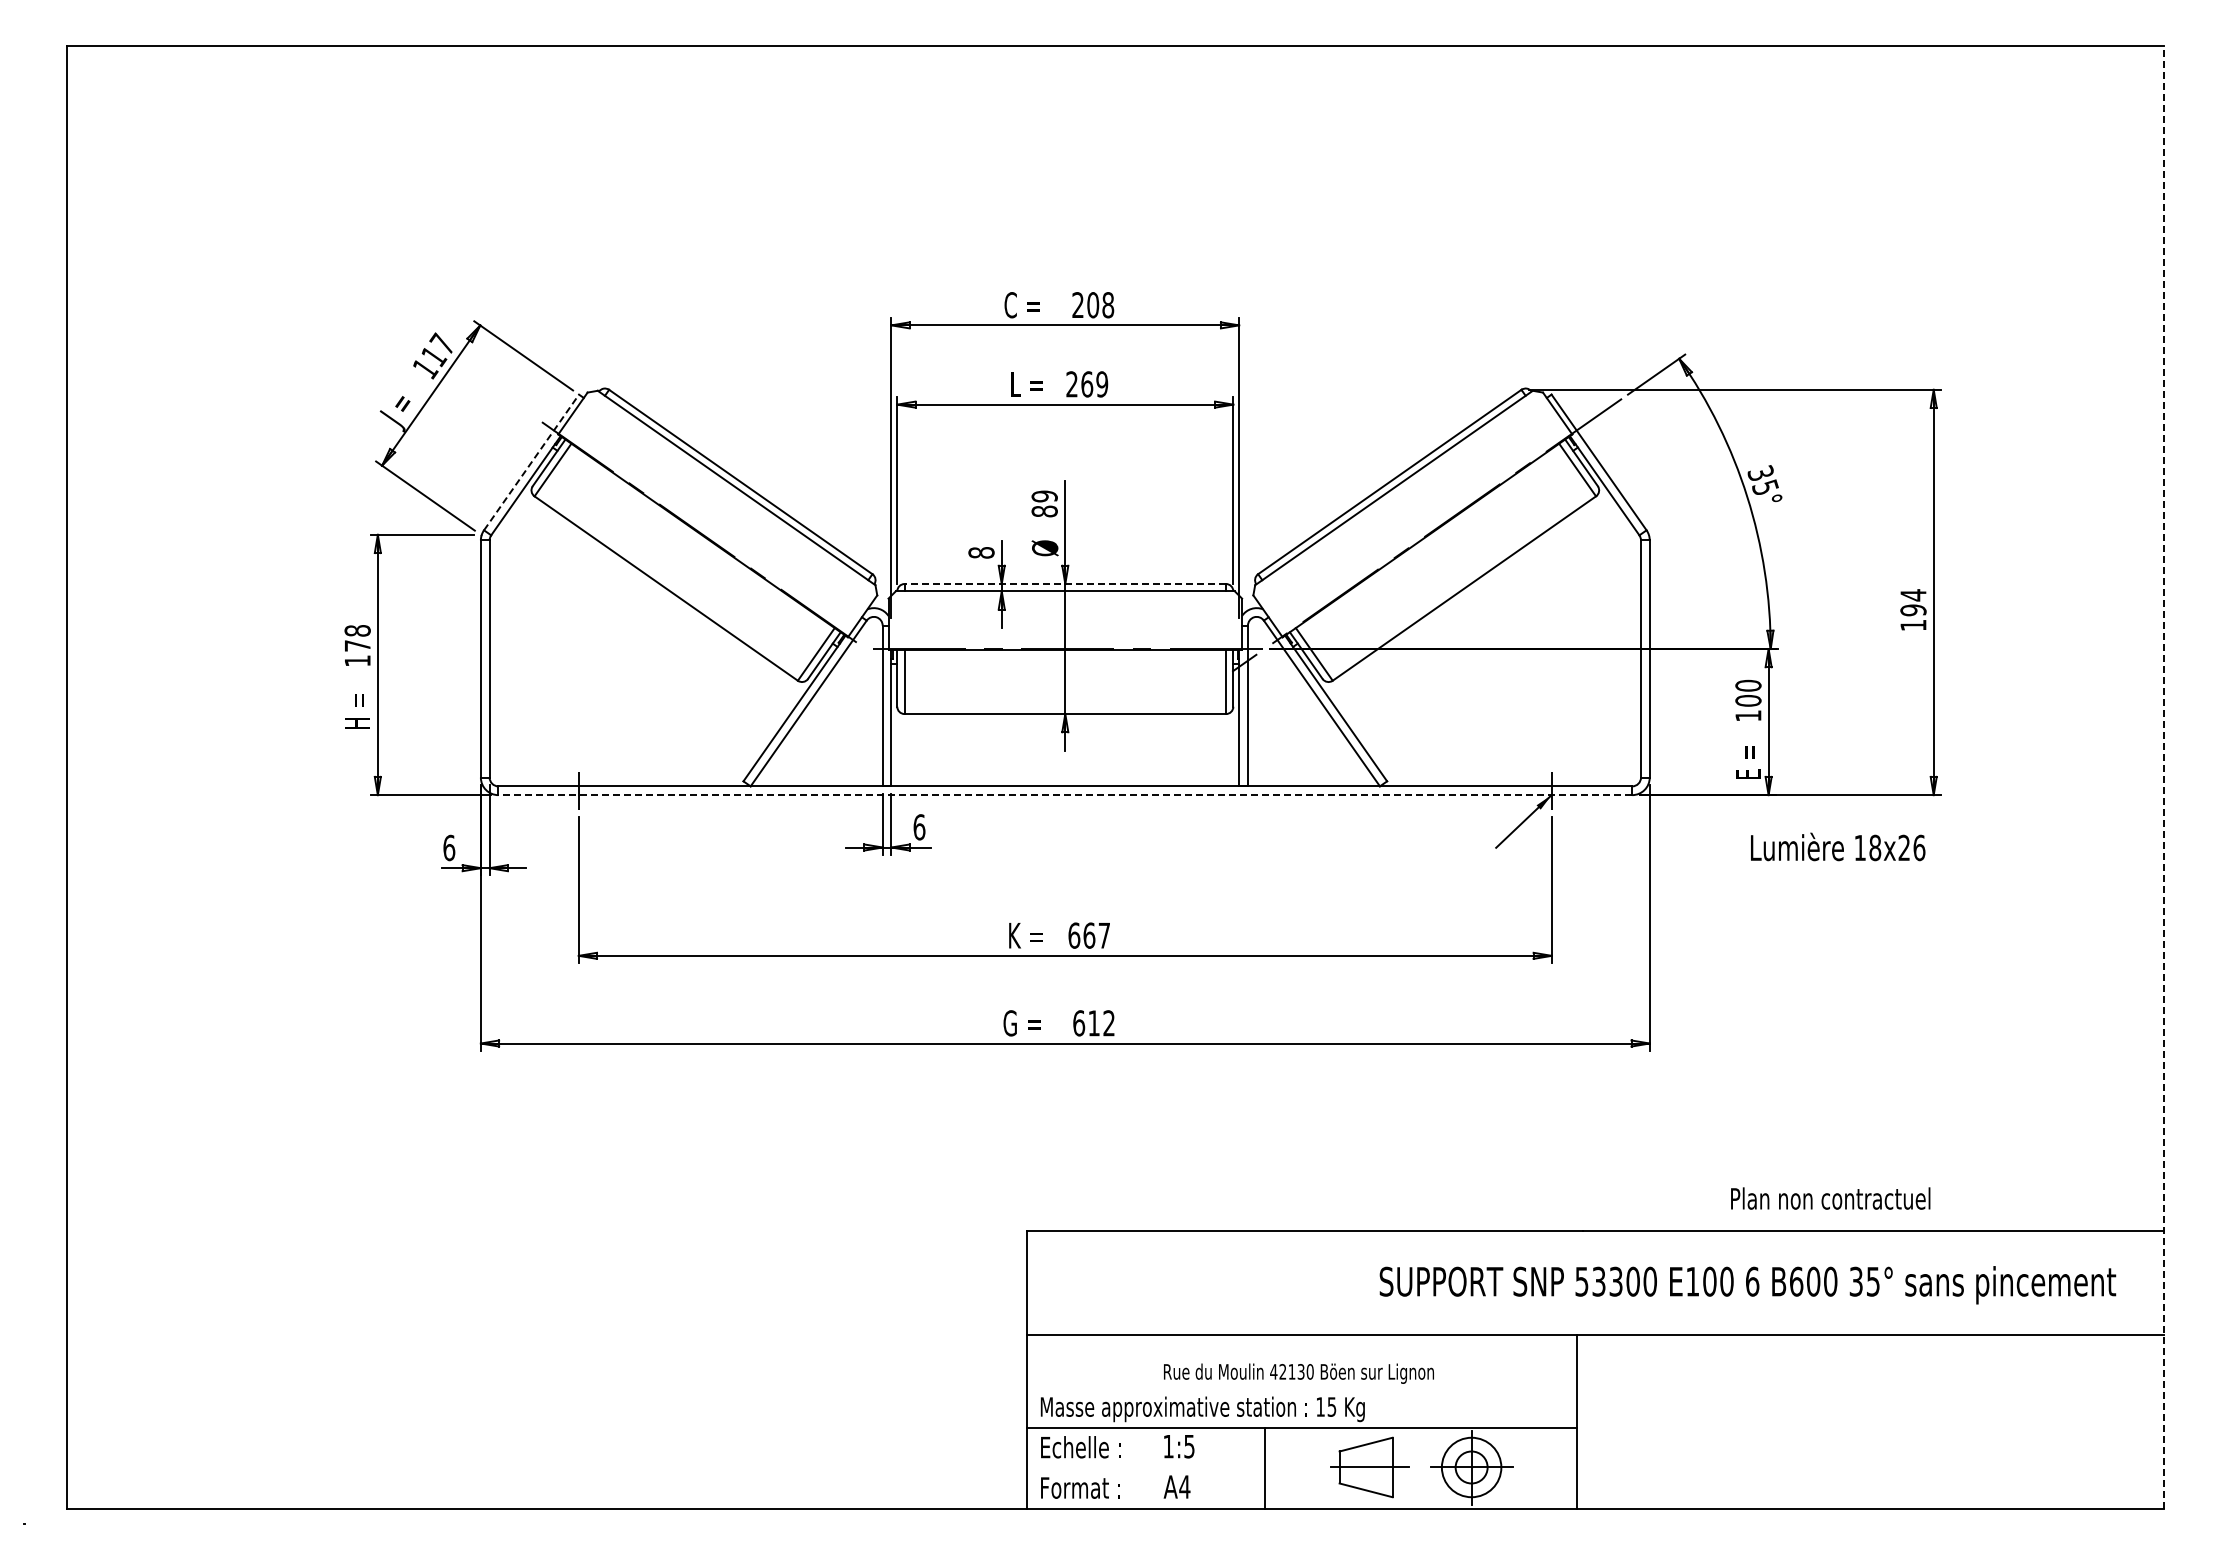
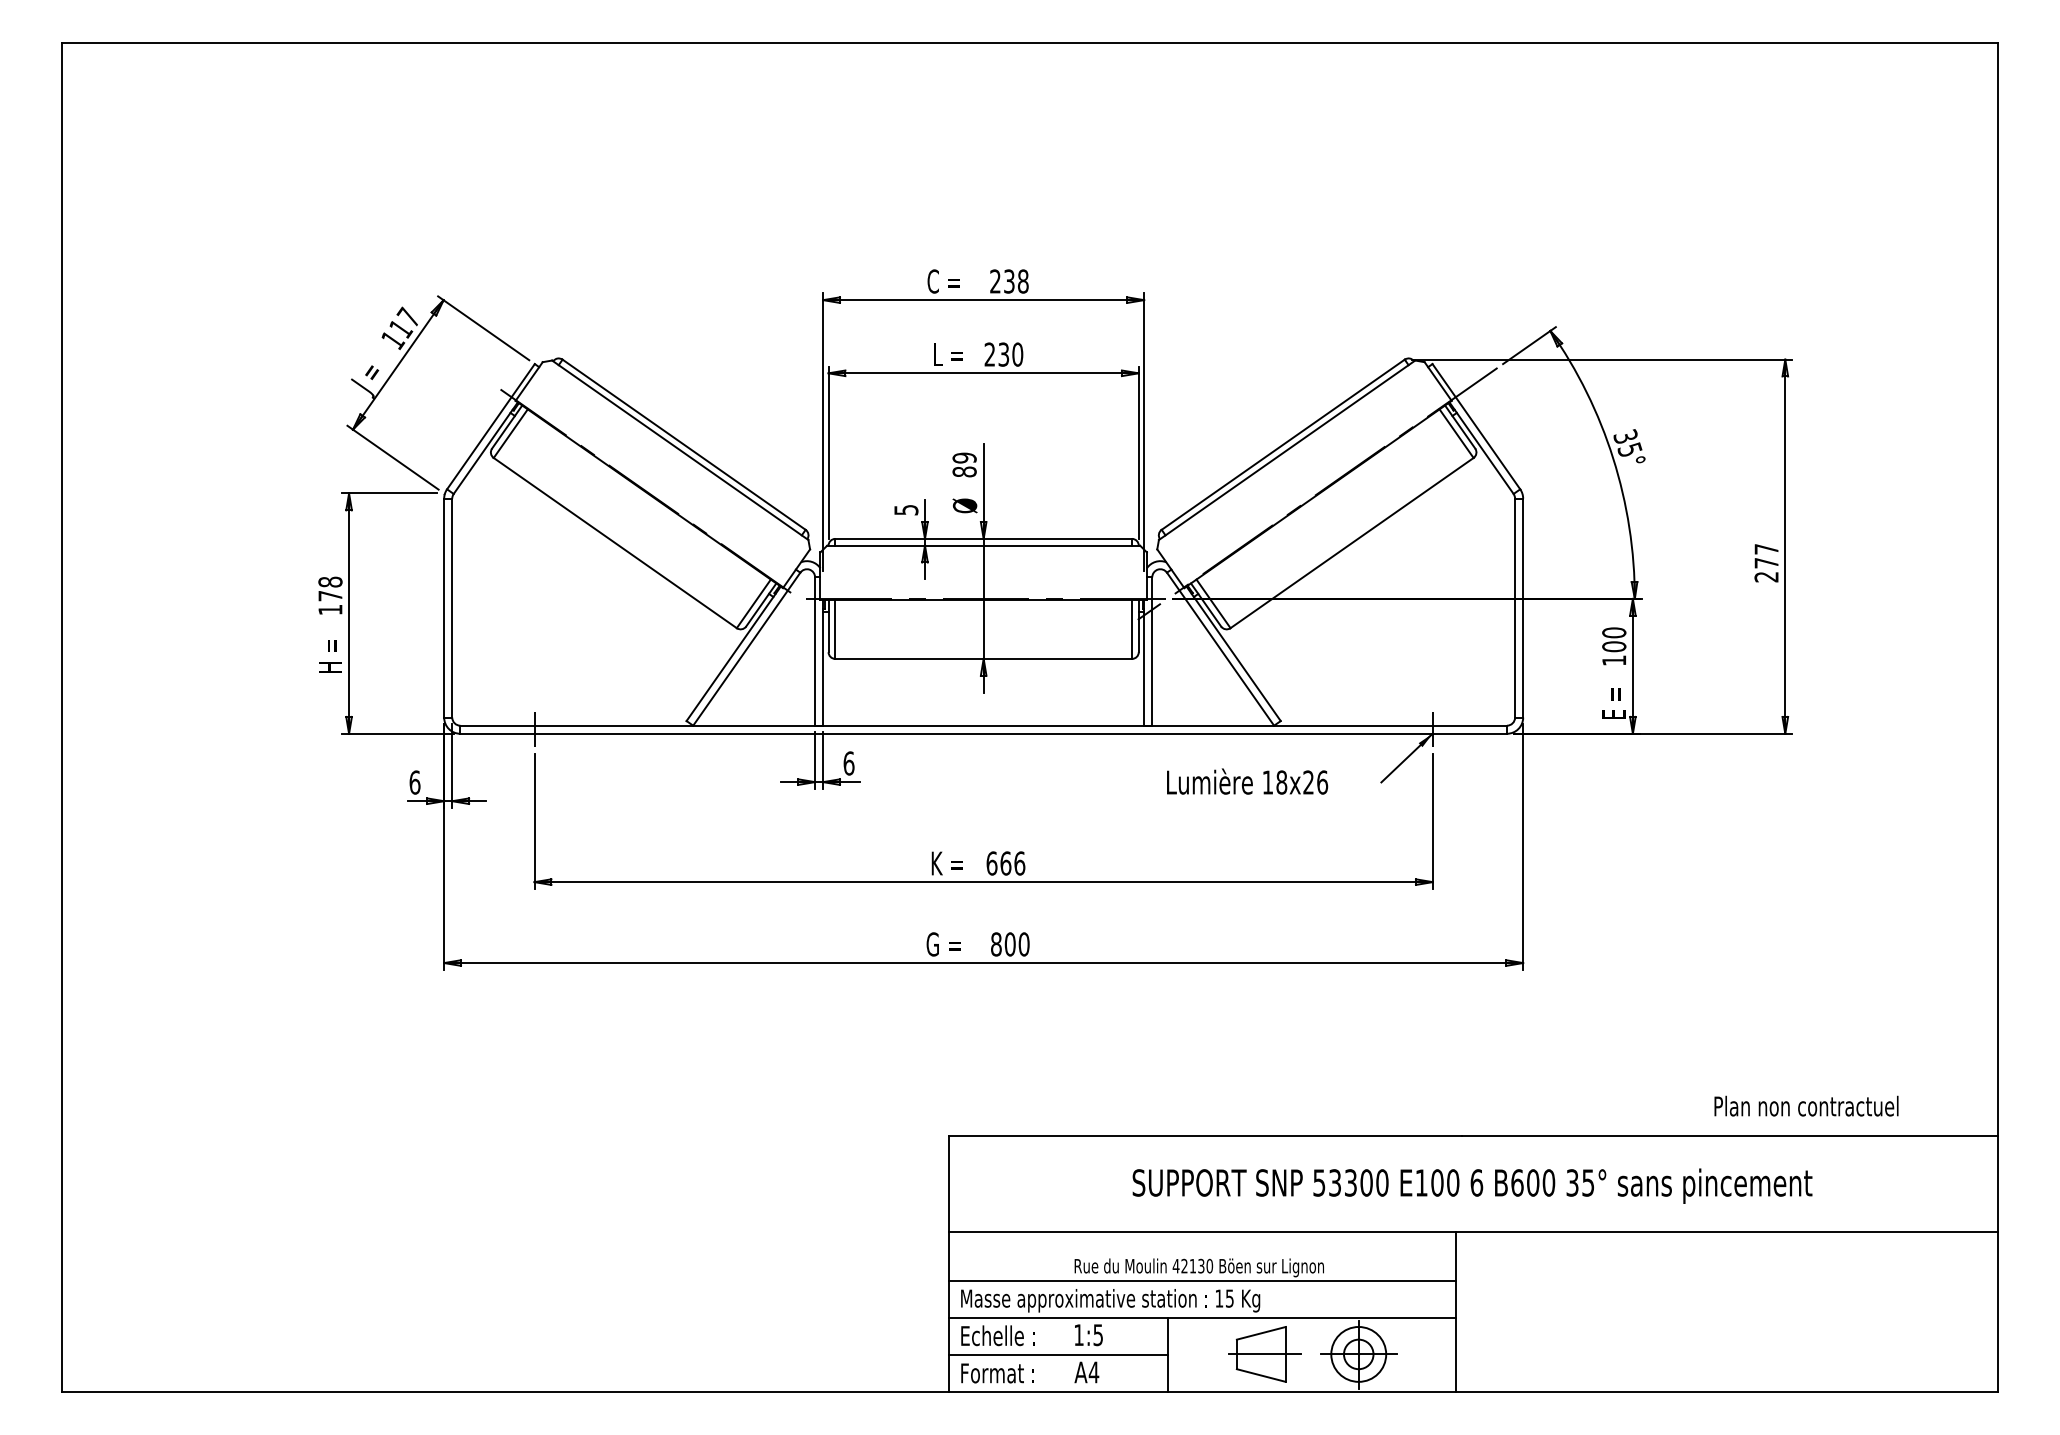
text: (1093, 305) -> (1009, 281), 208 -> 238
text: (1094, 384) -> (1010, 354), 269 -> 230
line: (531, 462) -> (490, 426), dashed -> solid
text: (981, 552) -> (906, 509), 8 -> 5
line: (1065, 584) -> (983, 539), dashed -> solid
text: (1913, 610) -> (1766, 563), 194 -> 277
line: (2164, 777) -> (1998, 717), dashed -> solid
line: (1065, 795) -> (983, 734), dashed -> solid
text: (1838, 846) -> (1247, 781), moved
text: (1104, 935) -> (1019, 863), 667 -> 666
text: (1094, 1023) -> (1010, 944), 612 -> 800
text: (1830, 1198) -> (1806, 1106), moved
text: (1747, 1285) -> (1472, 1186), moved
line: (1302, 1387) -> (1202, 1280), added
line: (1146, 1468) -> (1058, 1355), added

